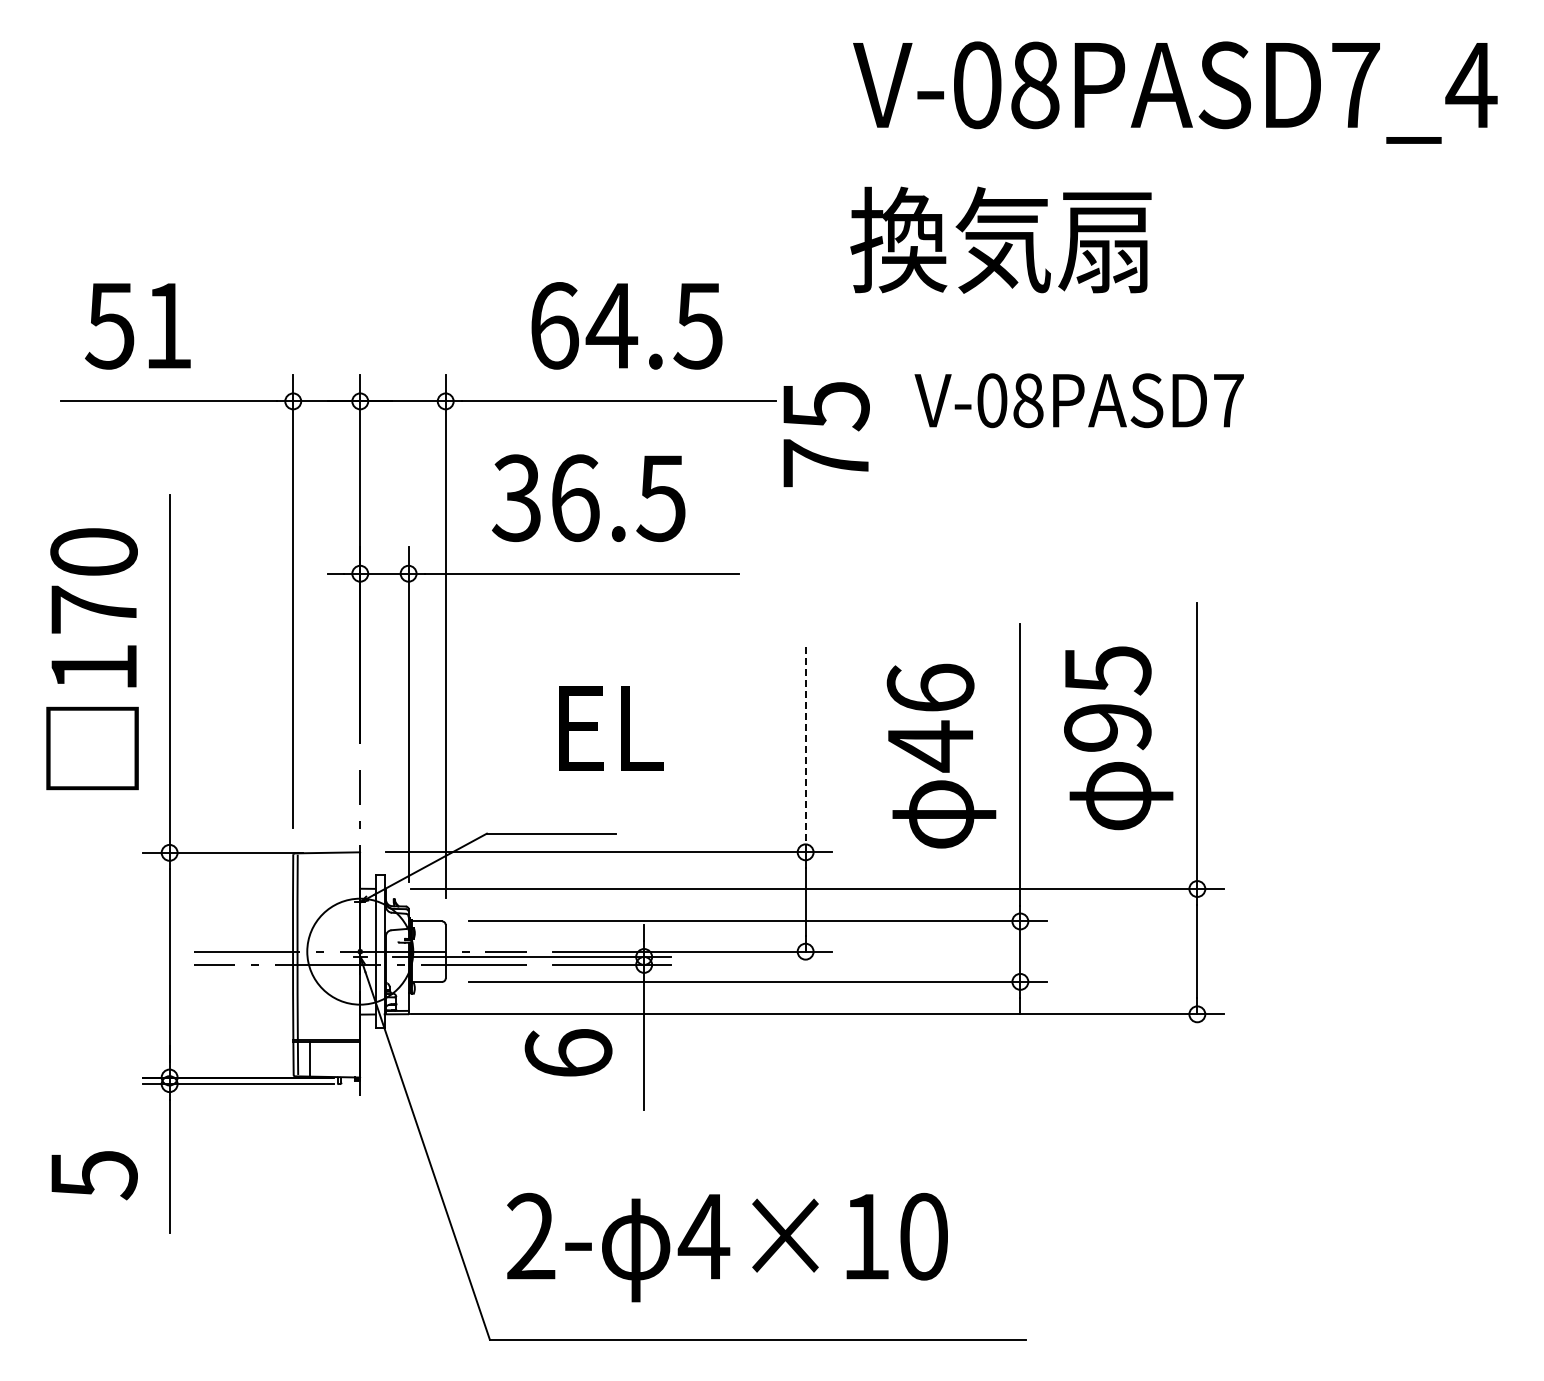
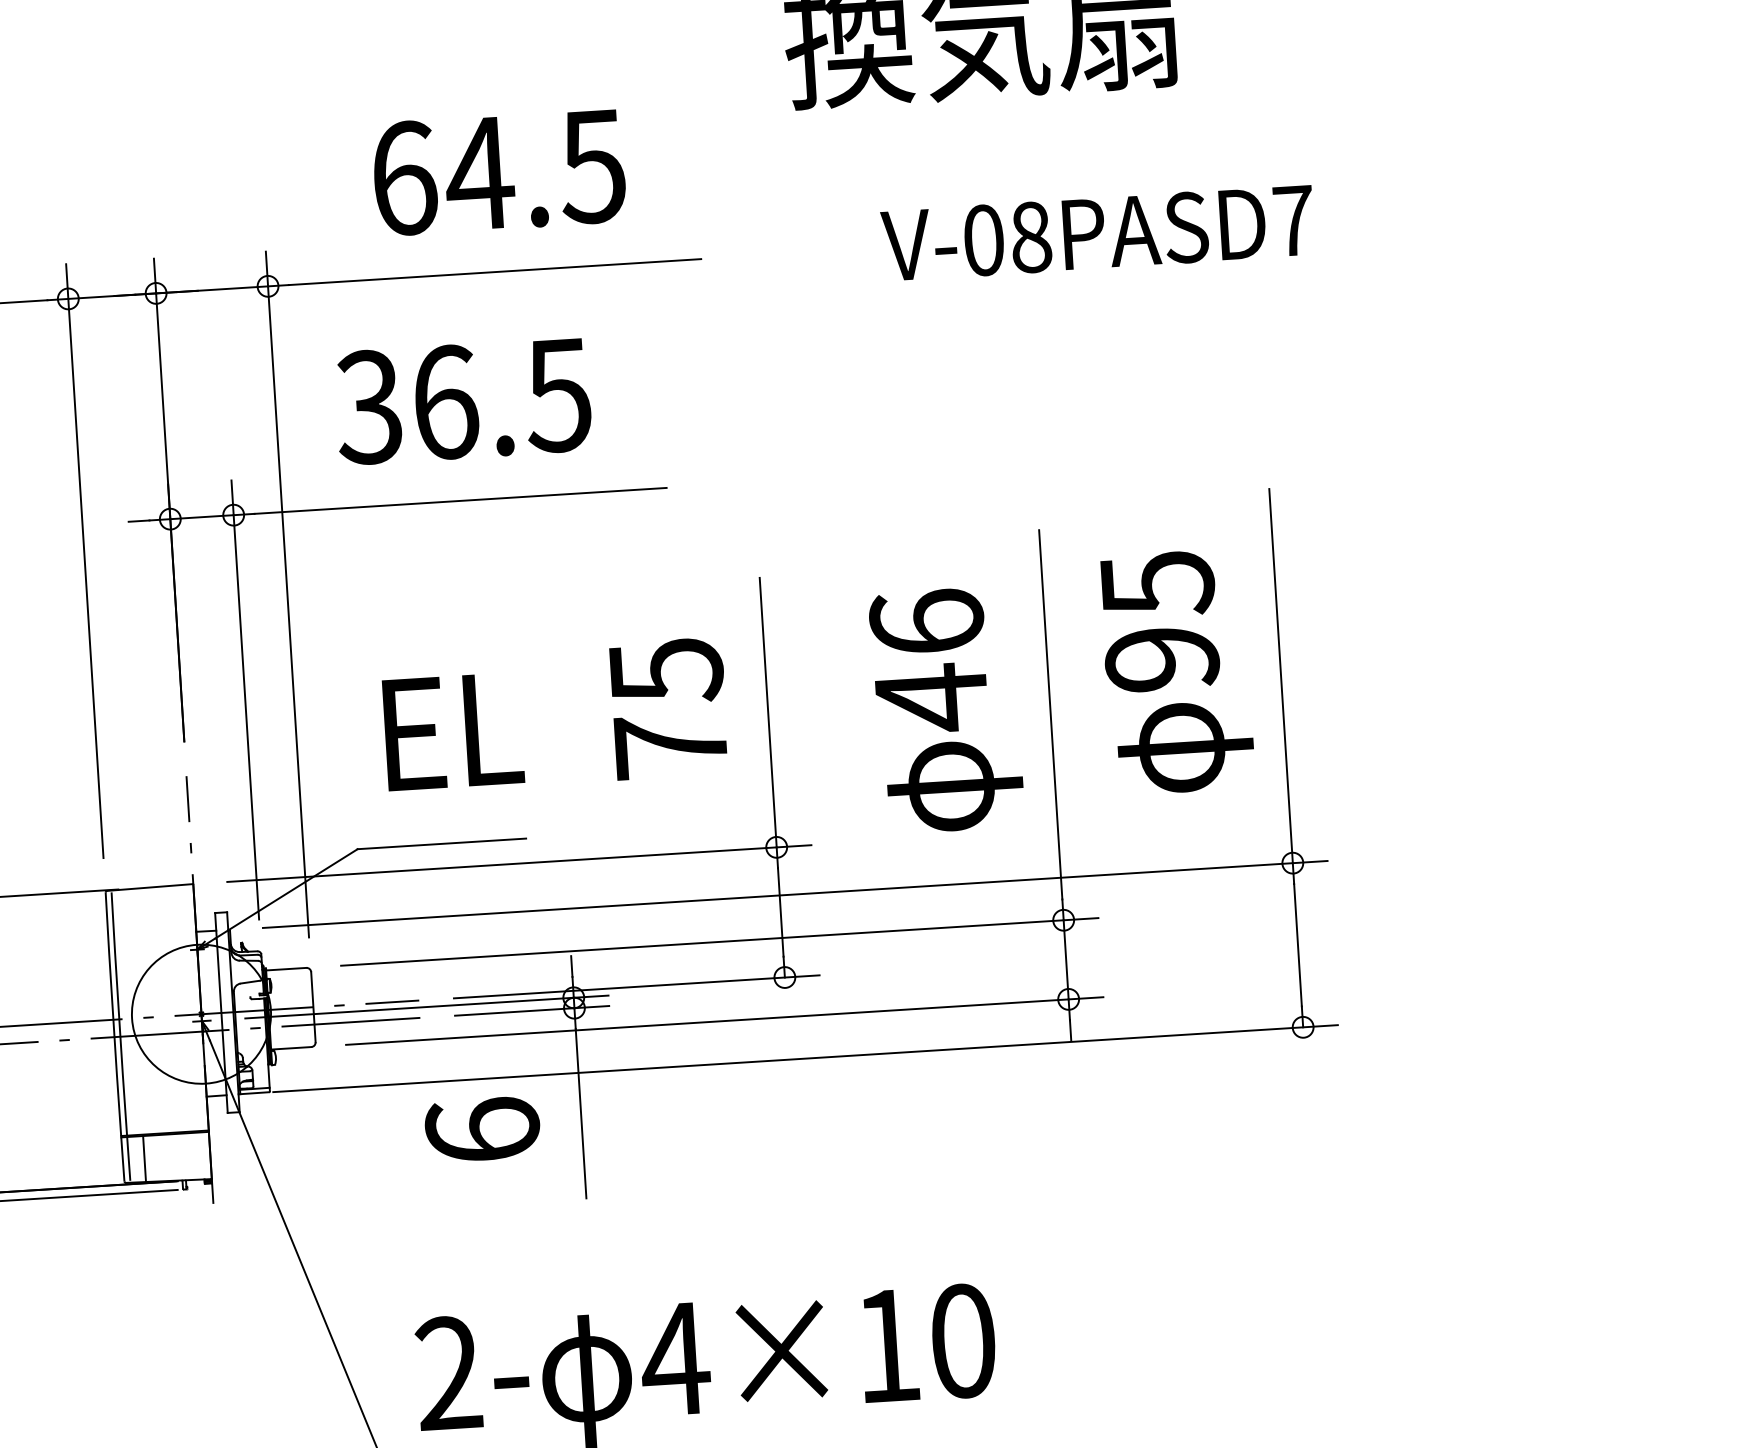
text: (826, 434) -> (669, 708), moved
text: (611, 728) -> (453, 731), moved
line: (805, 749) -> (768, 712), dashed -> solid

